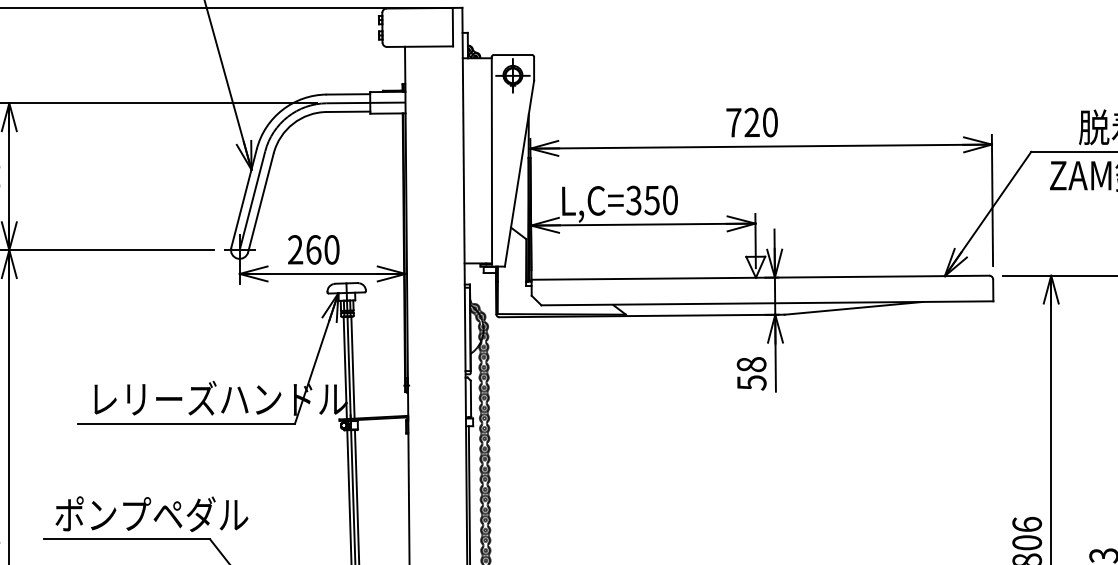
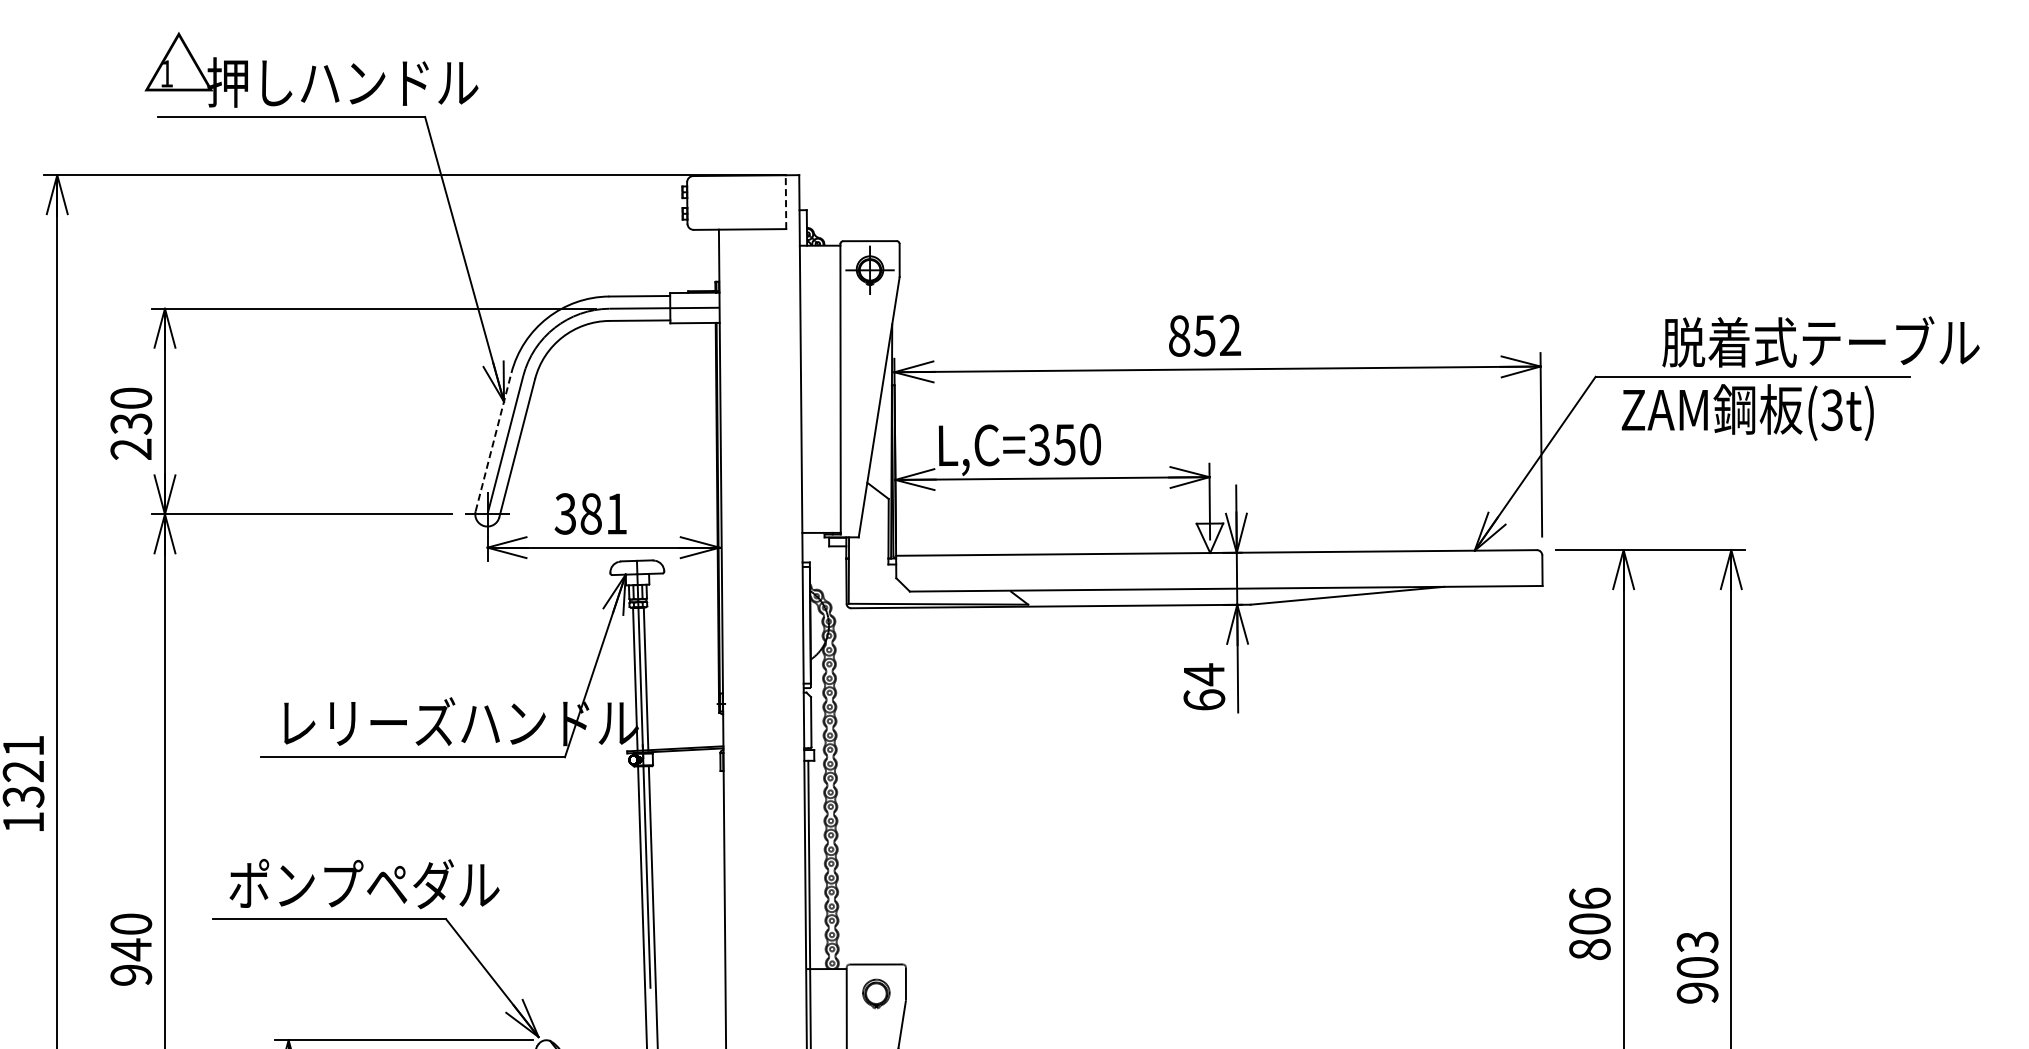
line: (453, 27) -> (786, 202), solid -> dashed
text: (751, 122) -> (1204, 335), 720 -> 852
line: (243, 198) -> (493, 441), solid -> dashed
text: (313, 249) -> (590, 513), 260 -> 381
text: (751, 373) -> (1204, 687), 58 -> 64

